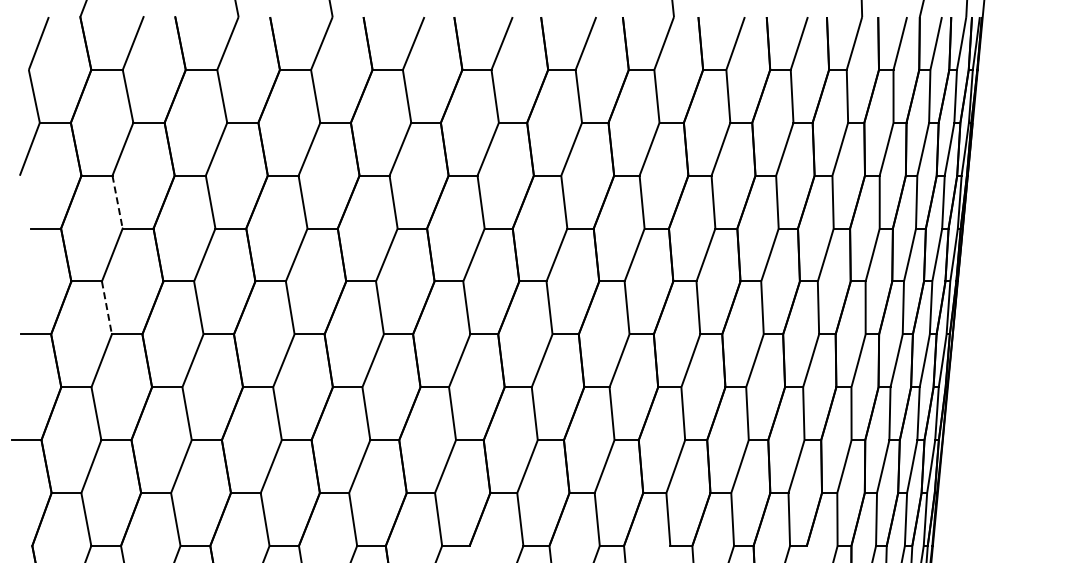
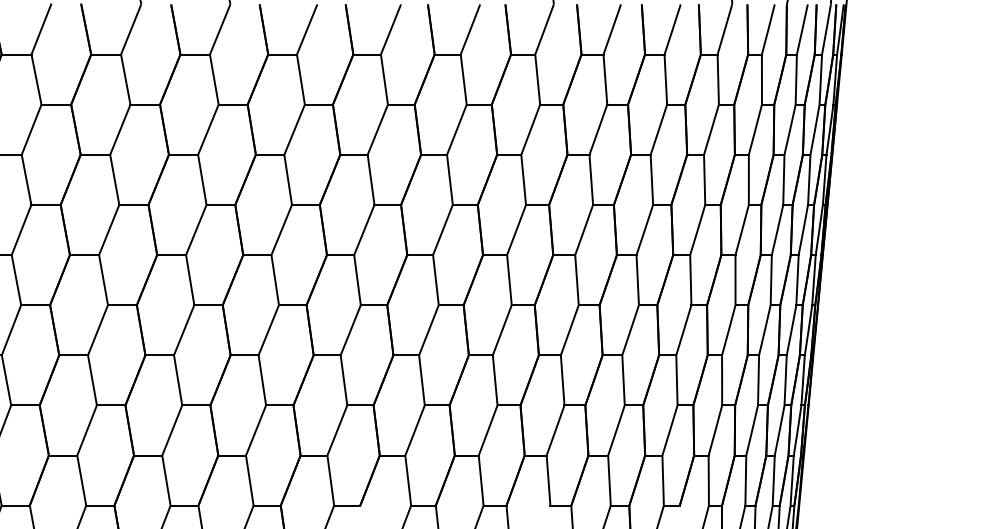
line: (117, 202) -> (26, 180), dashed -> solid
line: (106, 307) -> (16, 279), dashed -> solid

